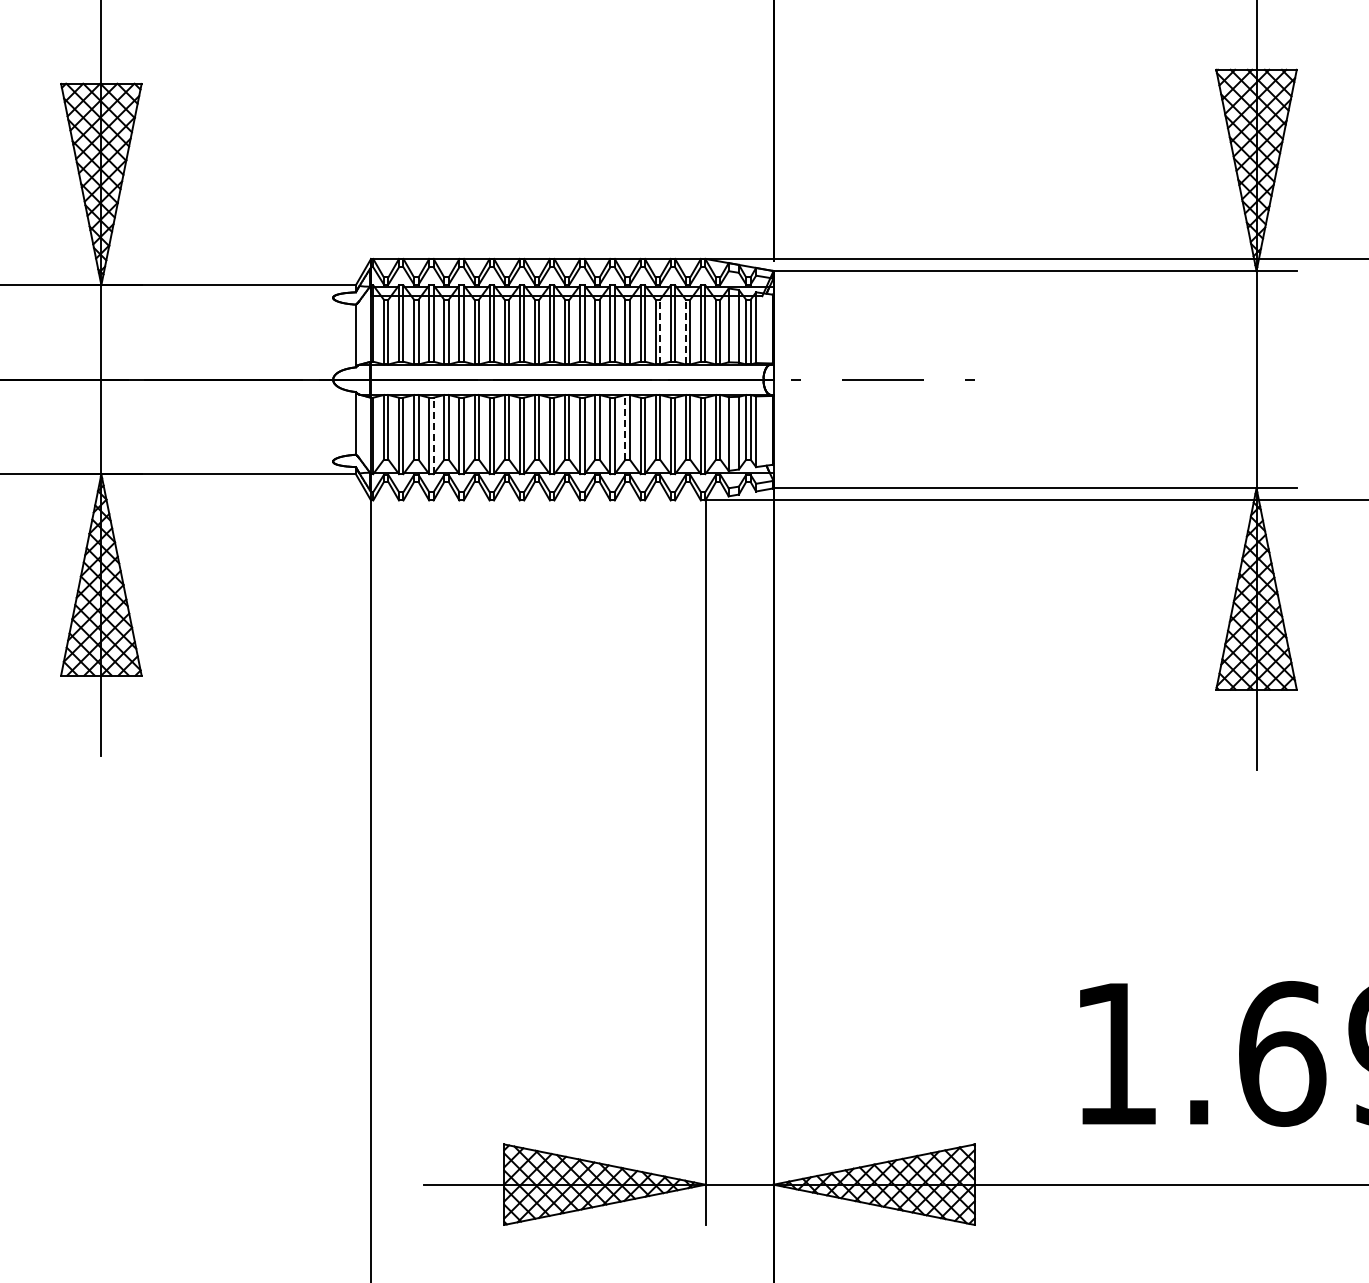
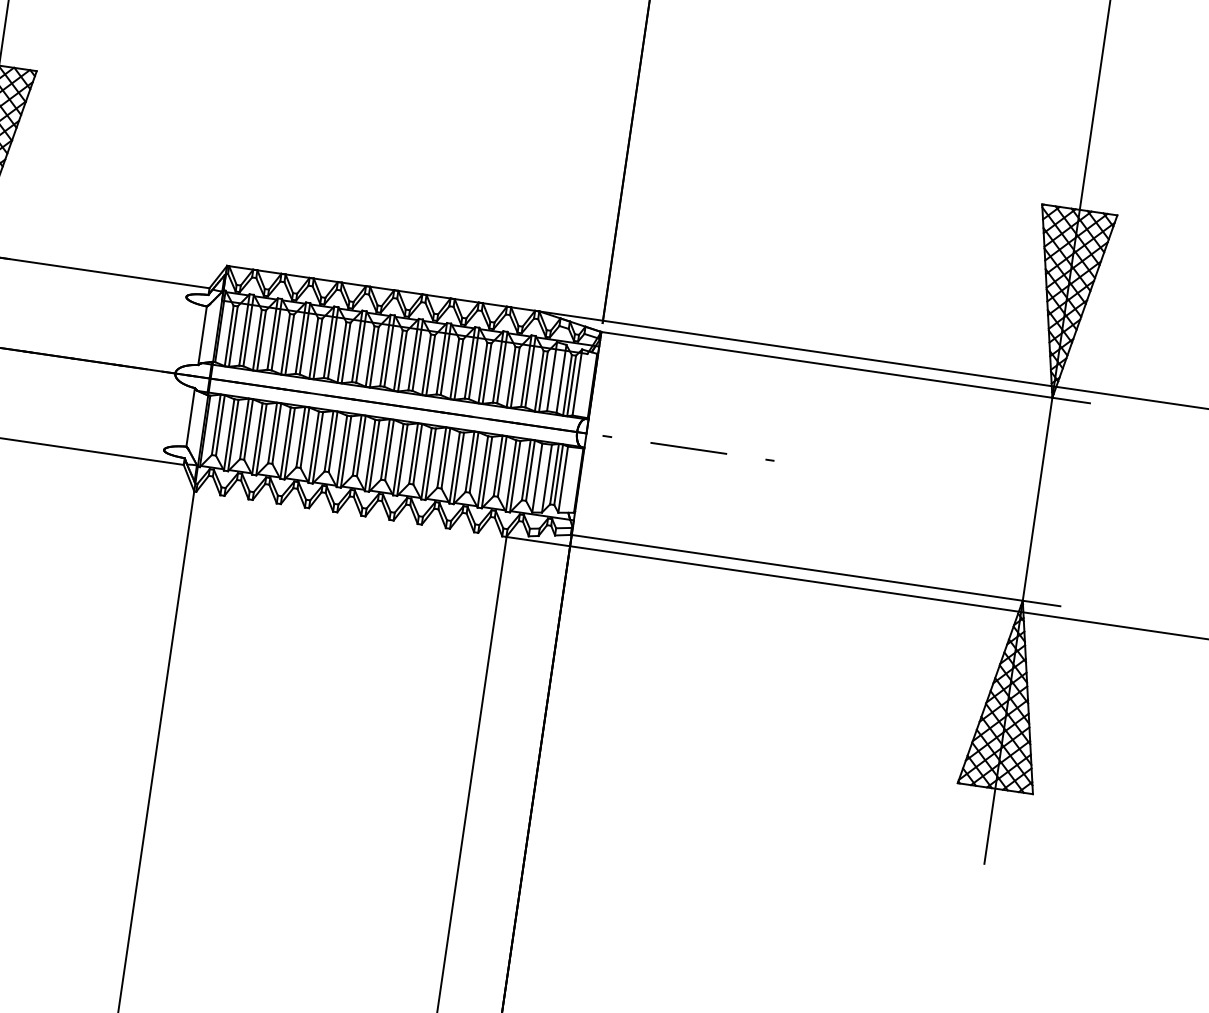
line: (660, 331) -> (487, 373), dashed -> solid
line: (685, 331) -> (510, 376), dashed -> solid
line: (625, 426) -> (441, 456), dashed -> solid
line: (433, 435) -> (261, 439), dashed -> solid

